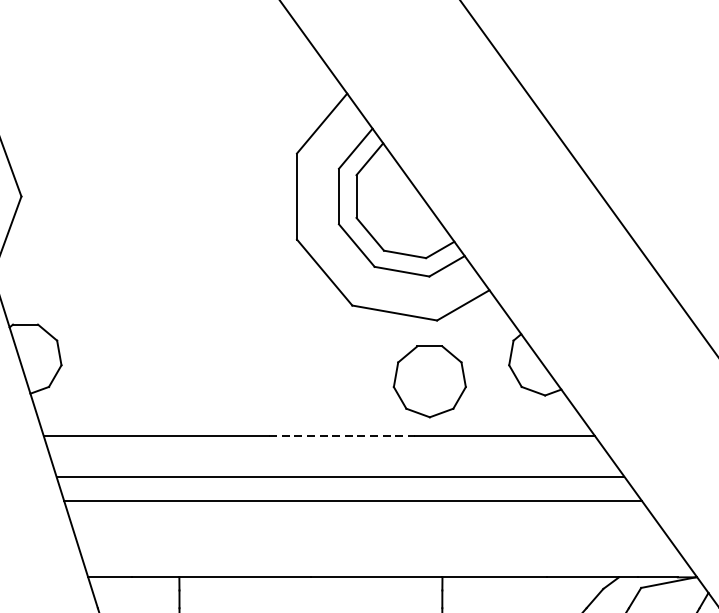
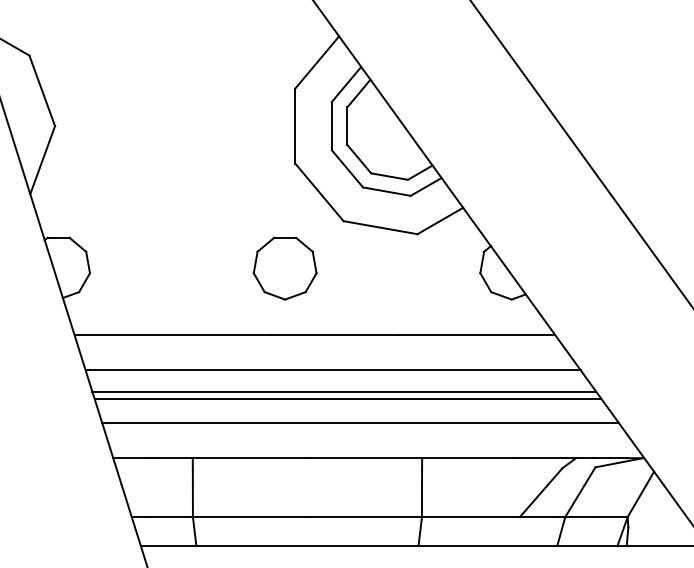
part: (429, 381) -> (284, 268), moved
line: (341, 435) -> (334, 334), dashed -> solid
line: (356, 508) -> (347, 398), added
line: (371, 536) -> (360, 422), added

